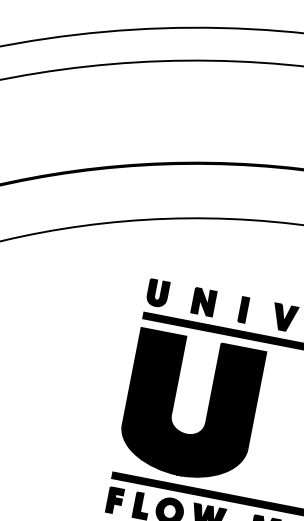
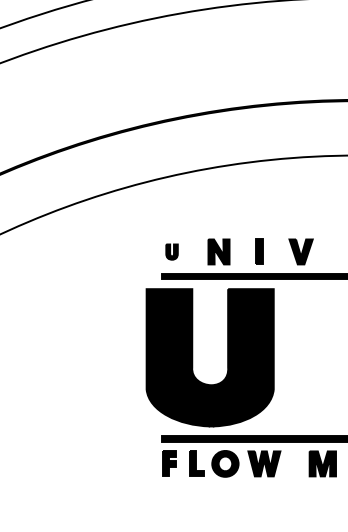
part: (157, 292) -> (171, 251), size x0.6
part: (174, 403) -> (193, 357), moved

